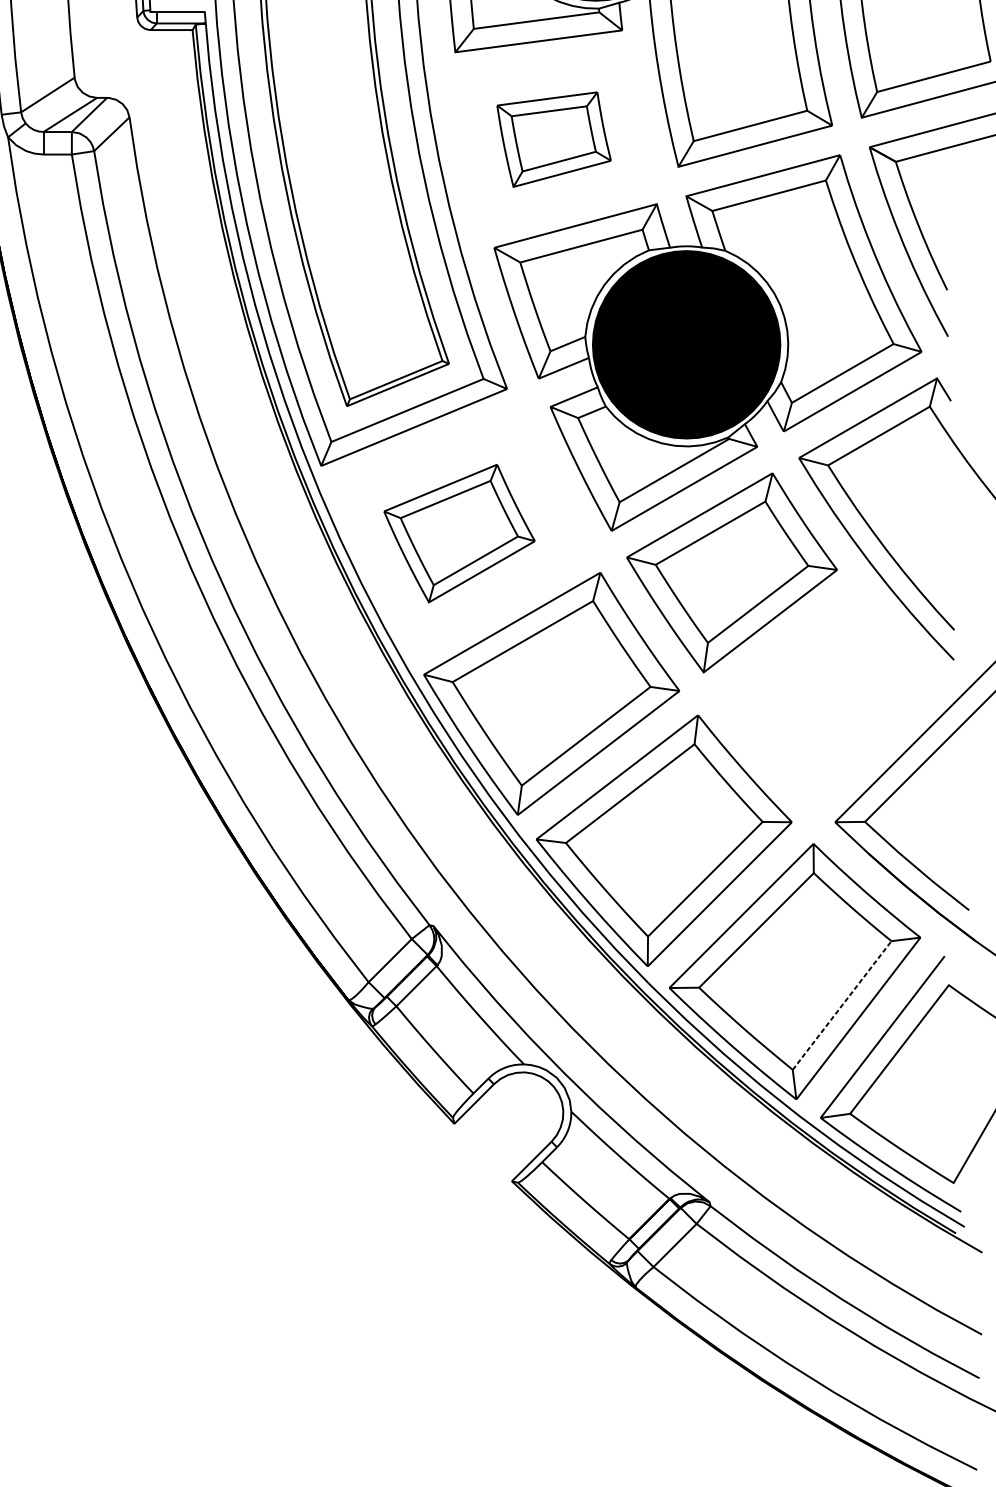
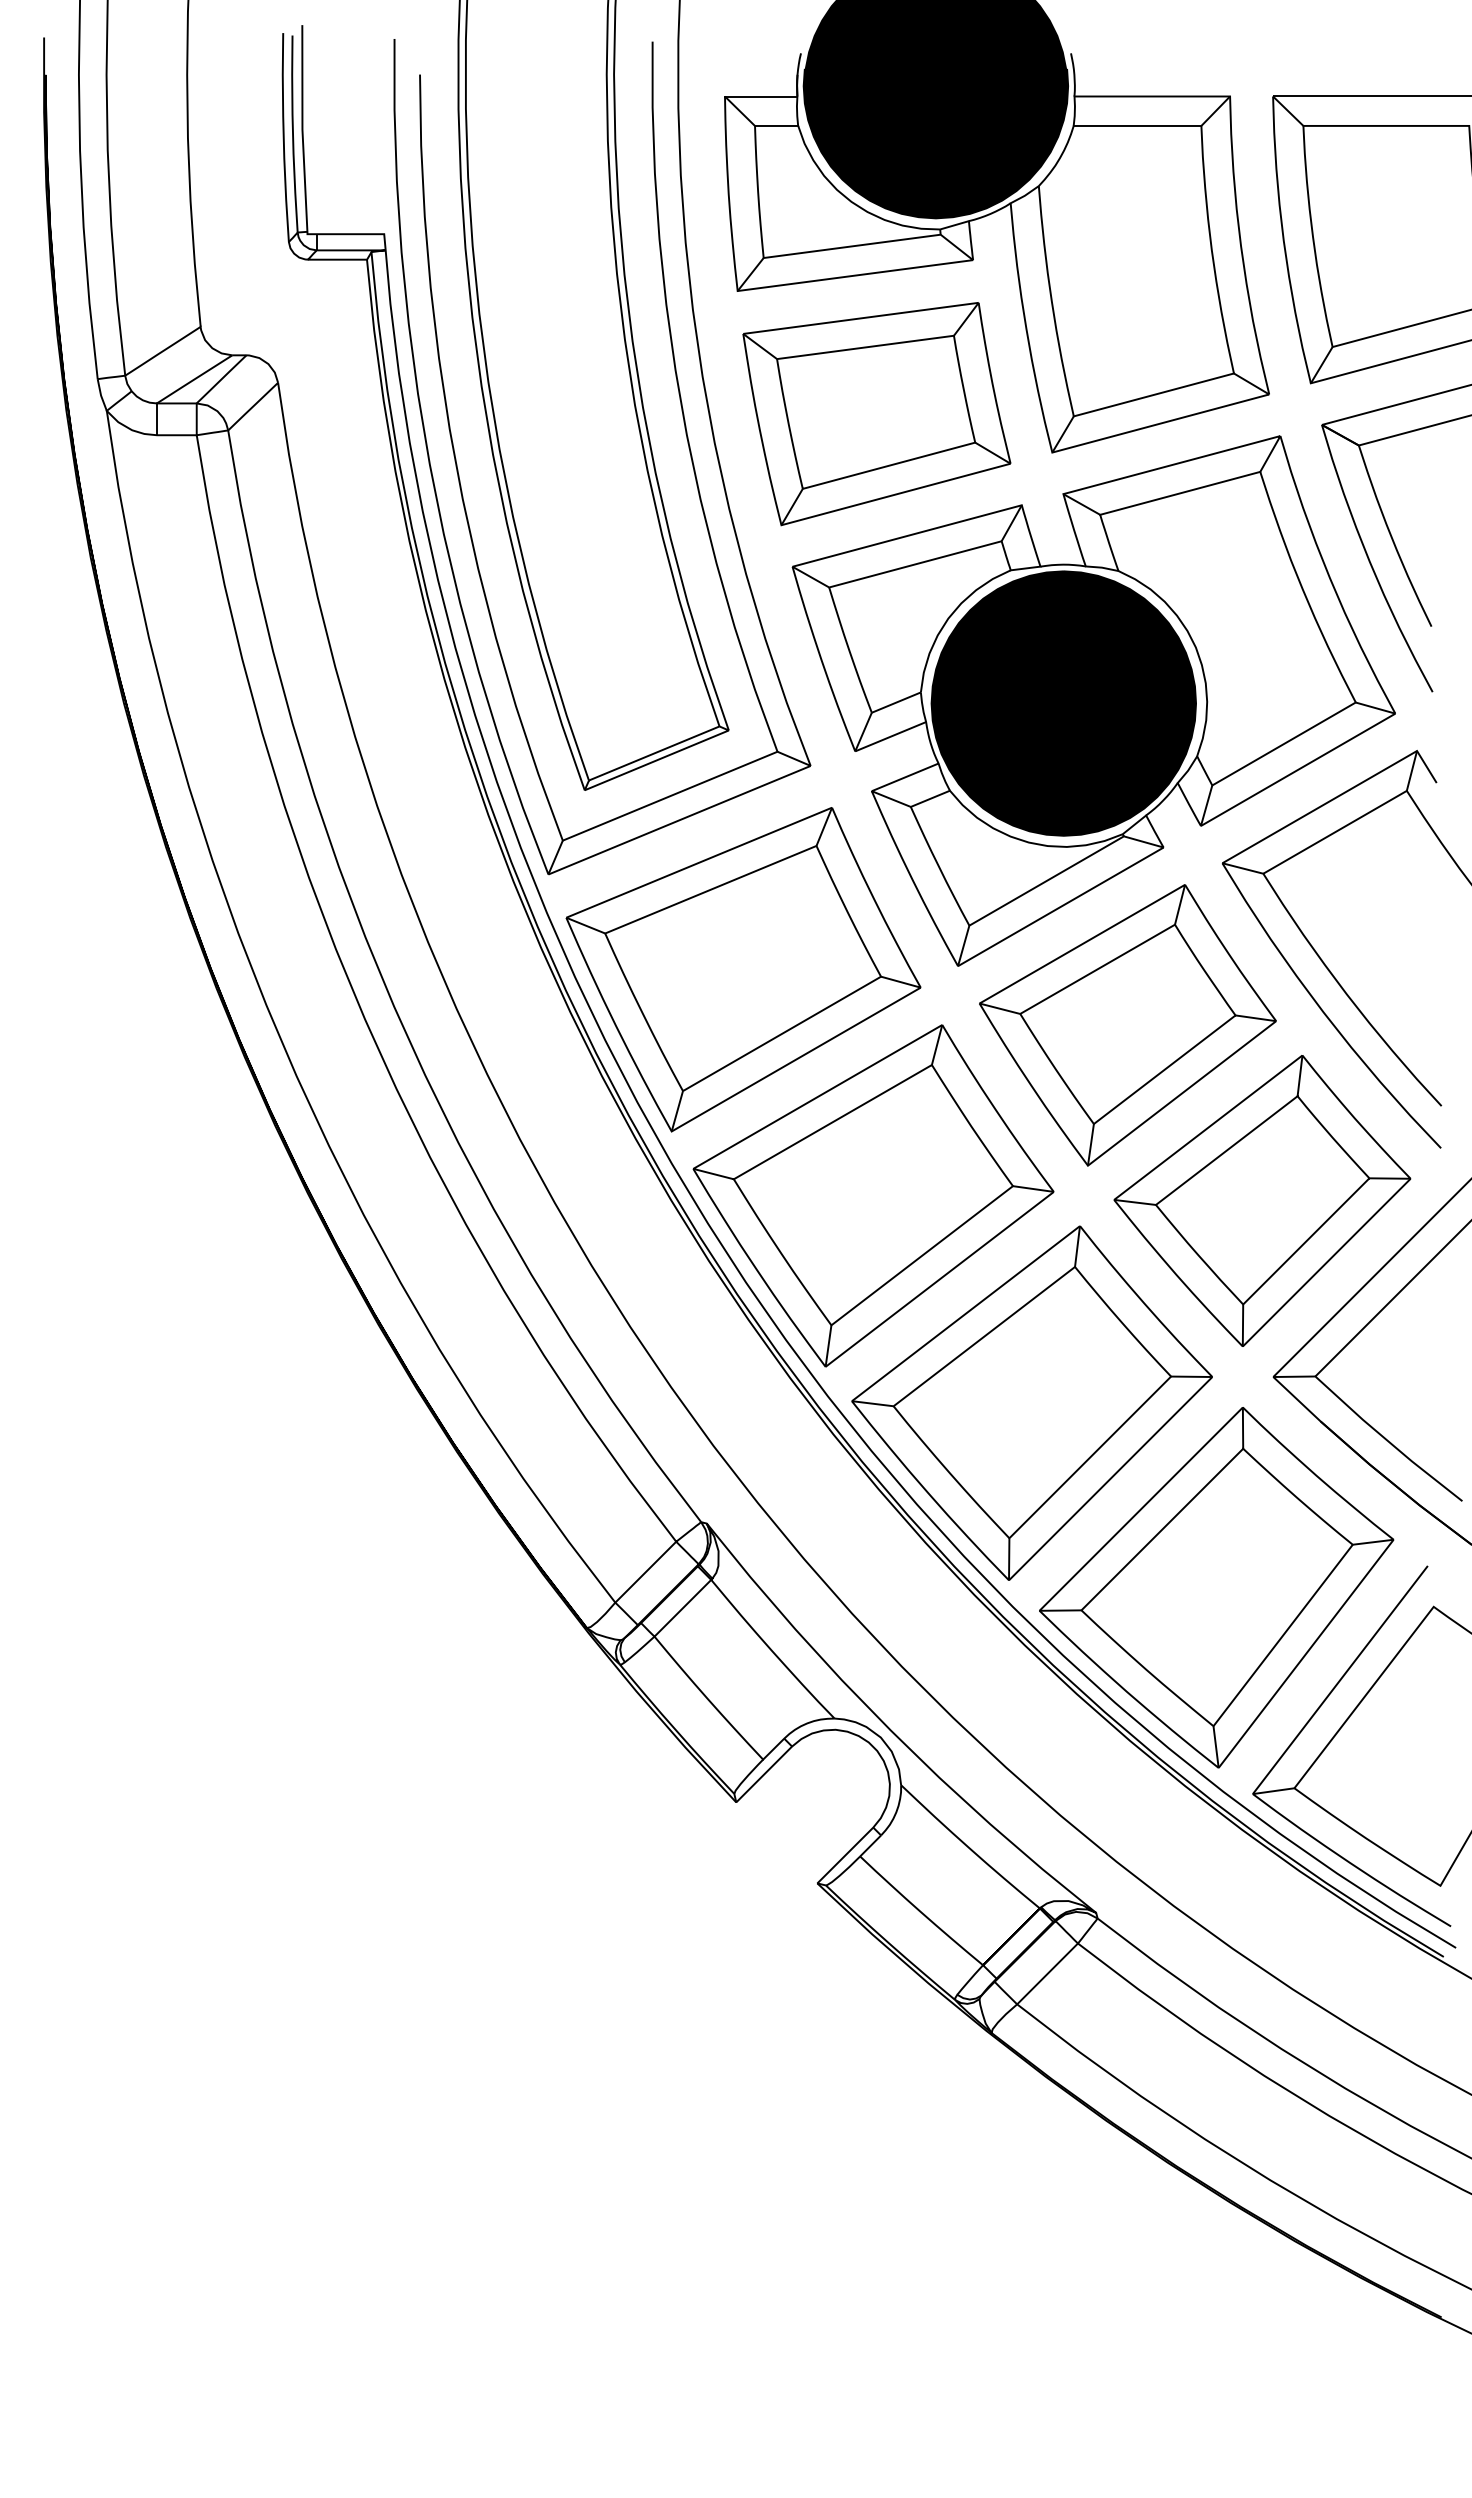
part: (553, 139) -> (876, 414), size x1.67
part: (459, 533) -> (743, 969), size x1.67
part: (827, 697) -> (1262, 1200), added
line: (842, 1005) -> (1283, 1635), dashed -> solid

